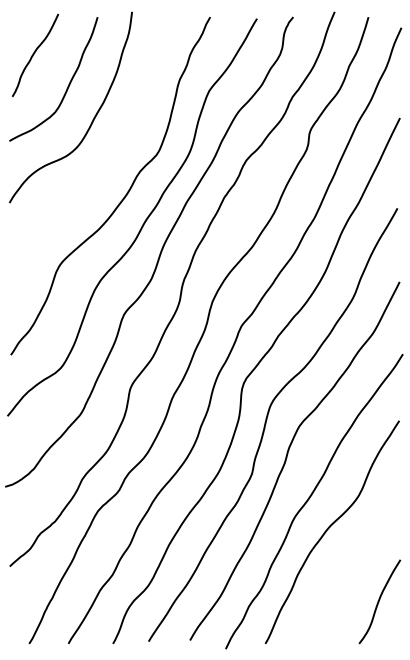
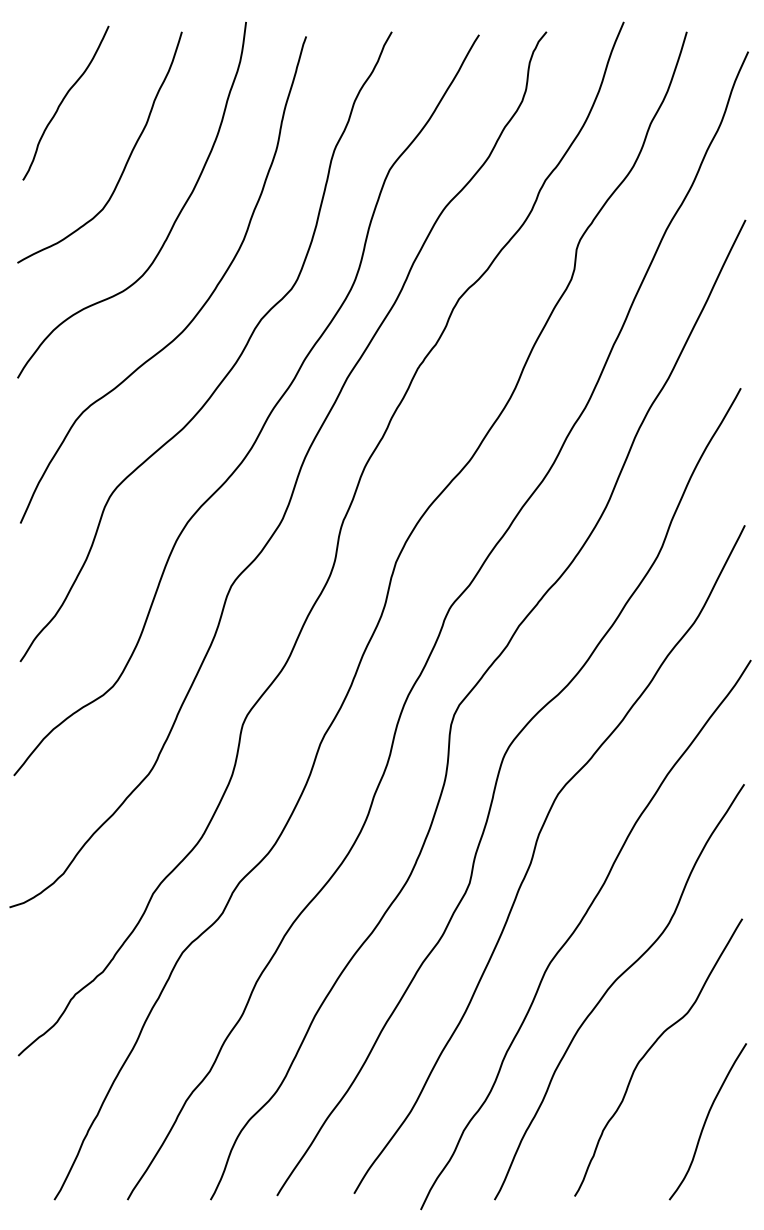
curve: (107, 164) -> (200, 306), added
curve: (349, 563) -> (651, 1050), added

